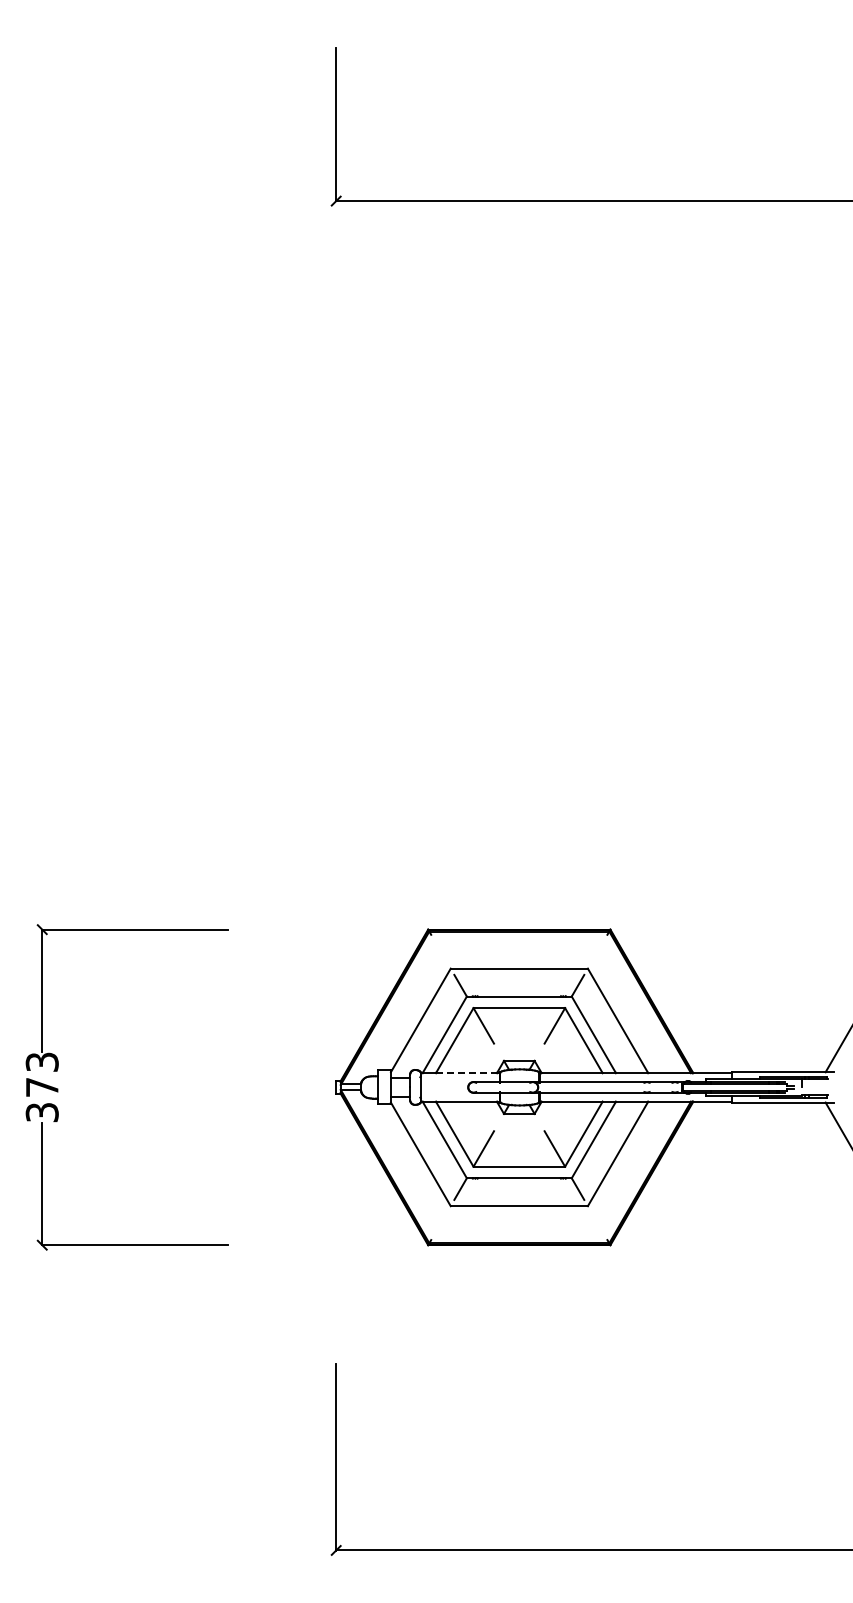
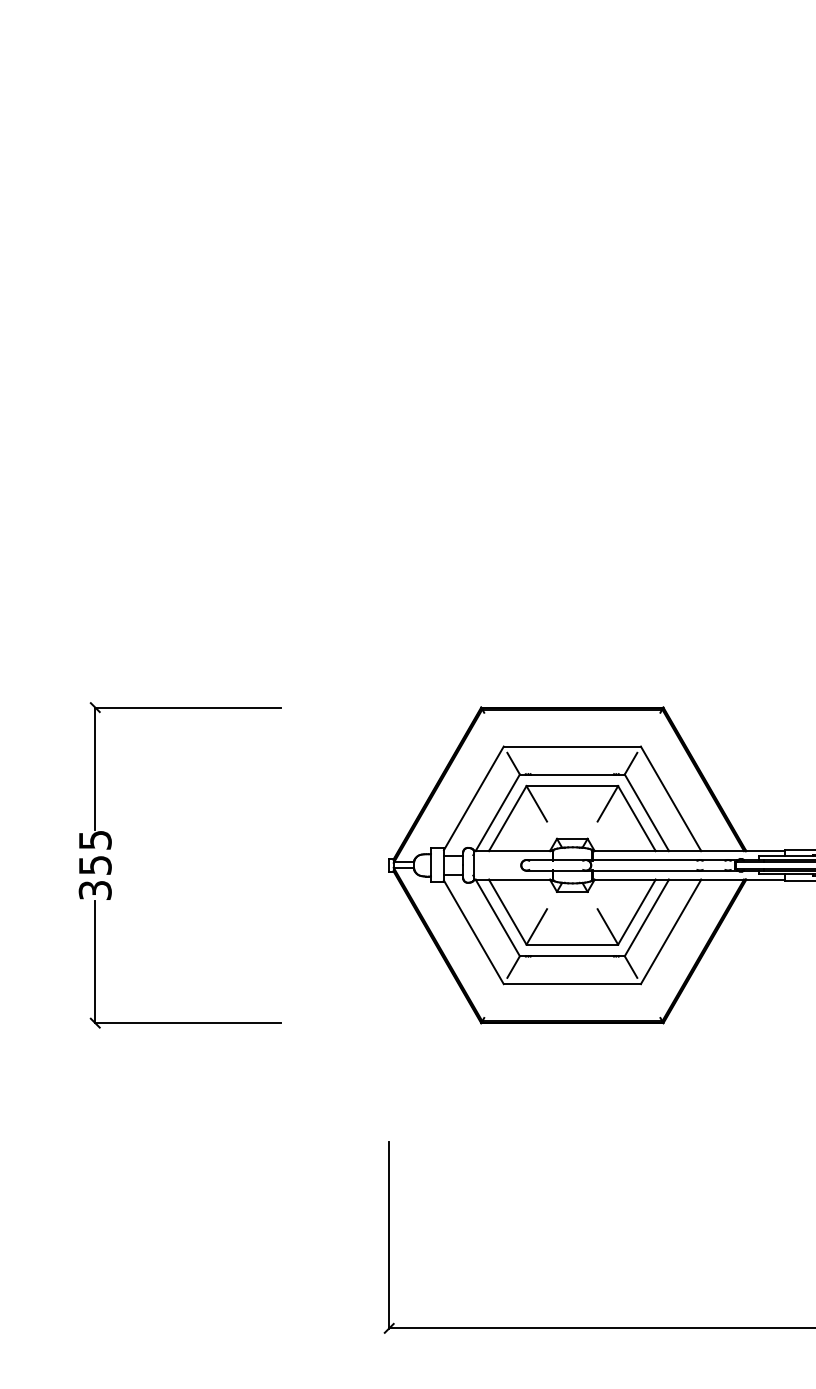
line: (467, 1072) -> (520, 850), dashed -> solid
text: (41, 1074) -> (94, 852), 373 -> 355

